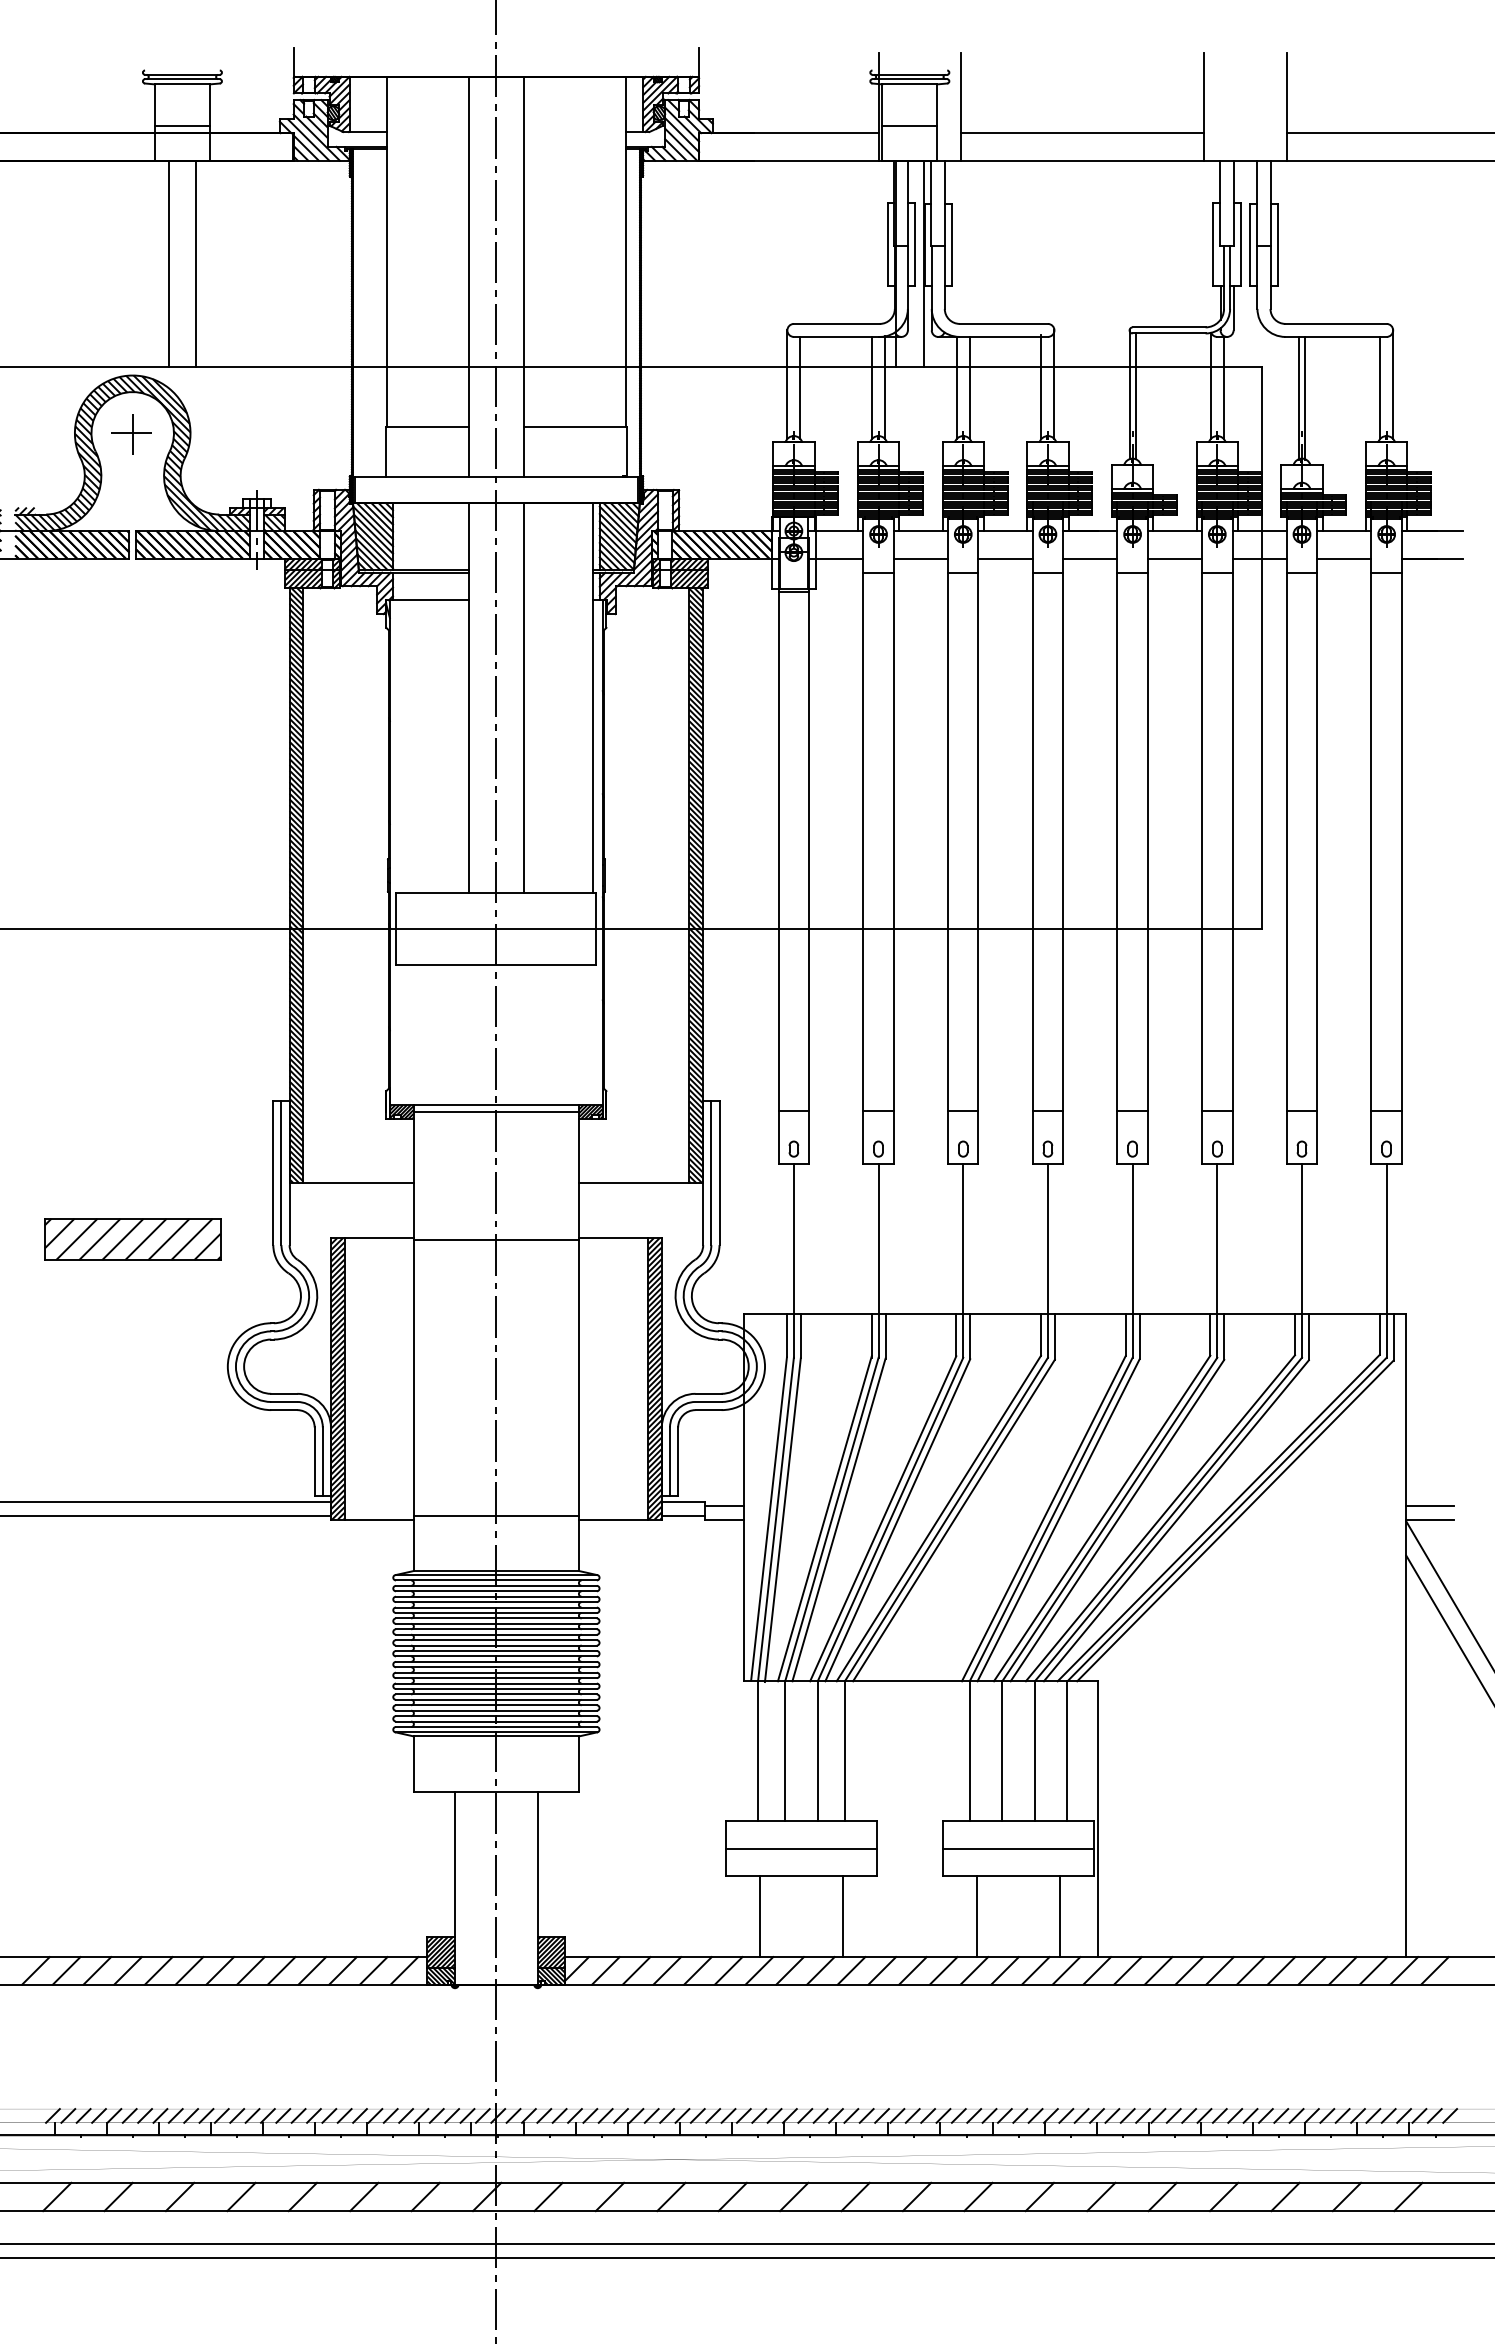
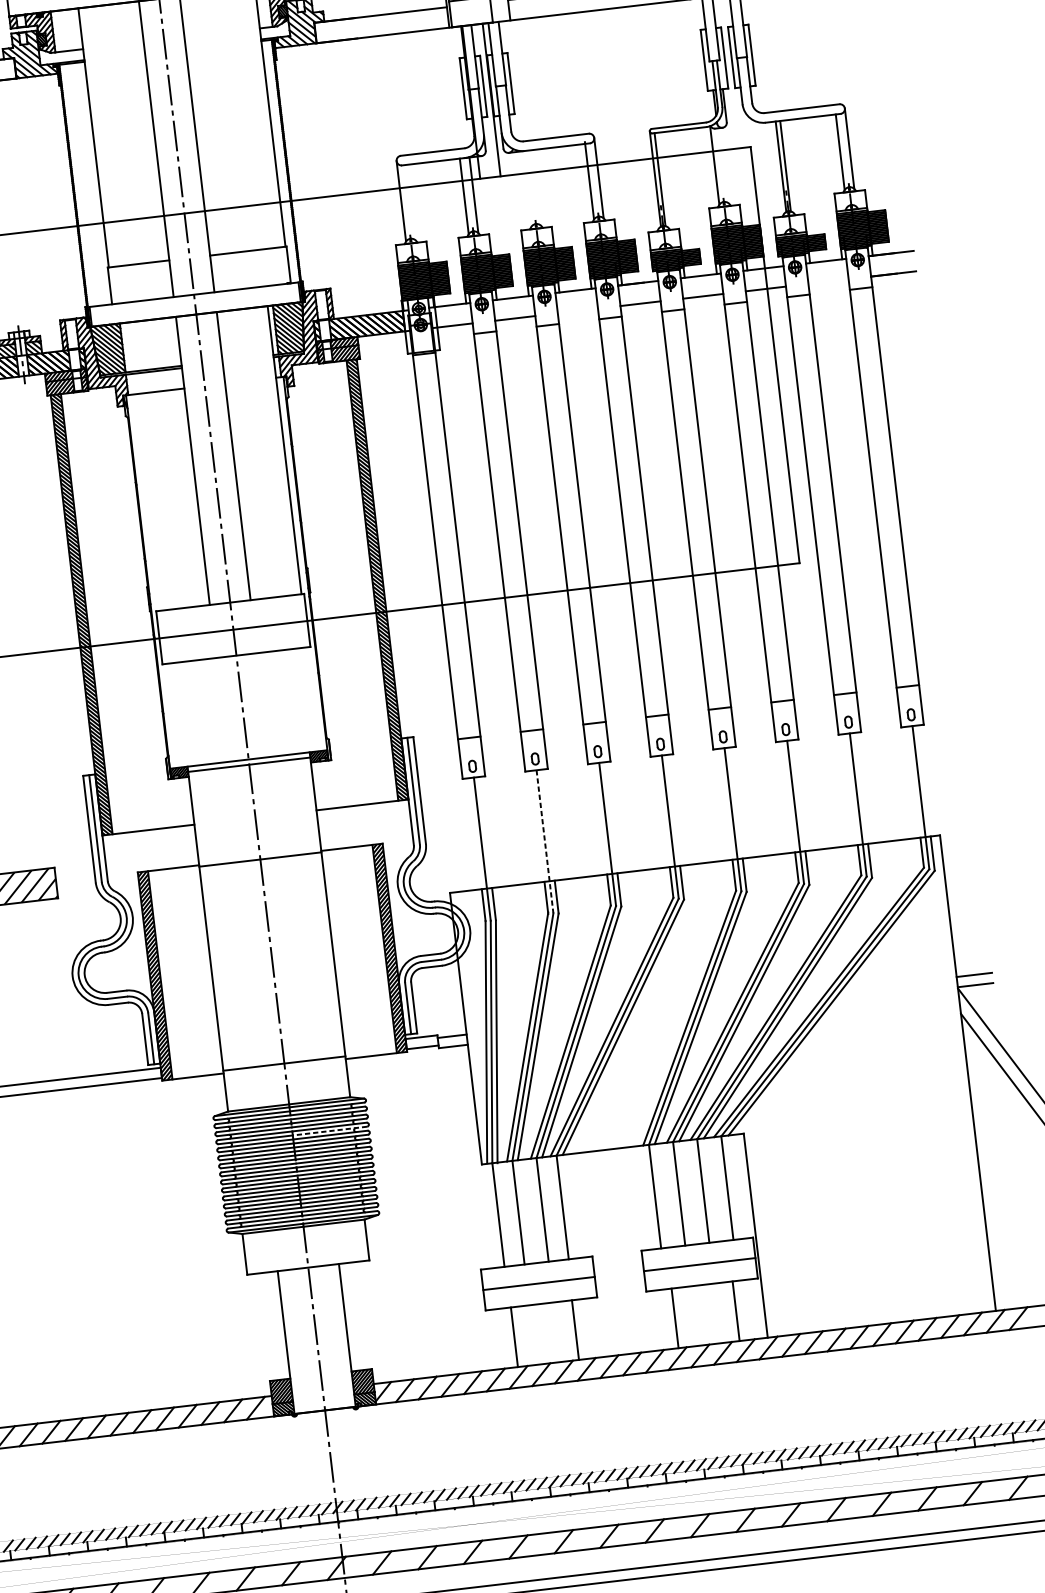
line: (800, 387) -> (411, 202), removed
line: (956, 387) -> (526, 188), removed
line: (969, 387) -> (536, 187), removed
line: (1223, 387) -> (724, 165), removed
line: (1005, 558) -> (577, 310), removed
line: (1344, 558) -> (828, 281), removed
line: (878, 1261) -> (544, 842), solid -> dashed
line: (546, 1613) -> (329, 1131), solid -> dashed

